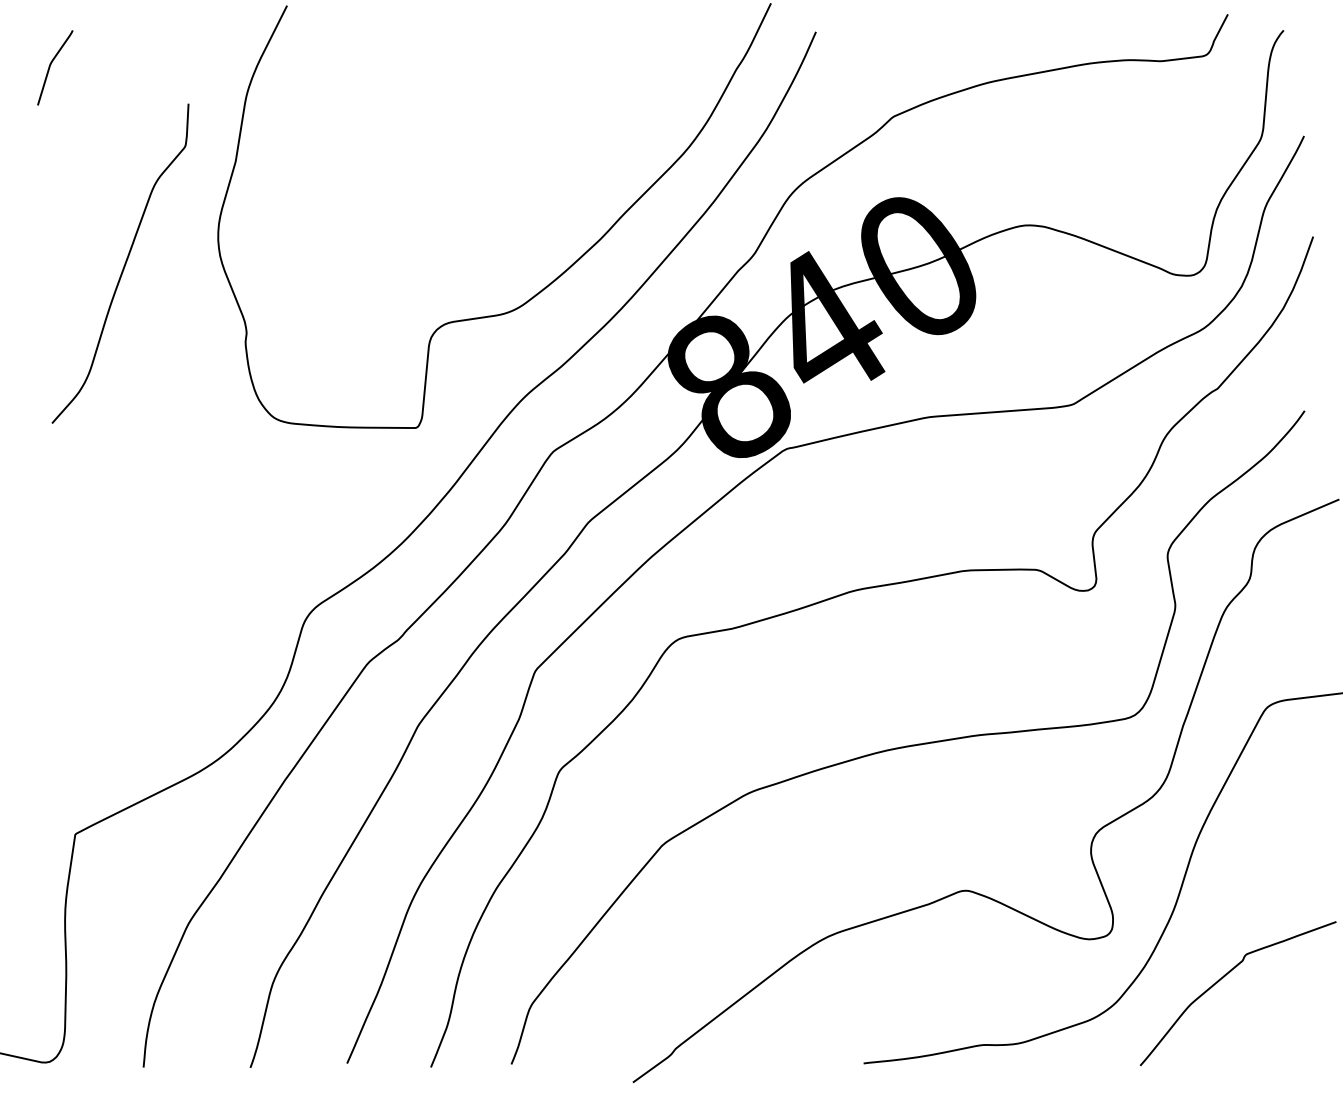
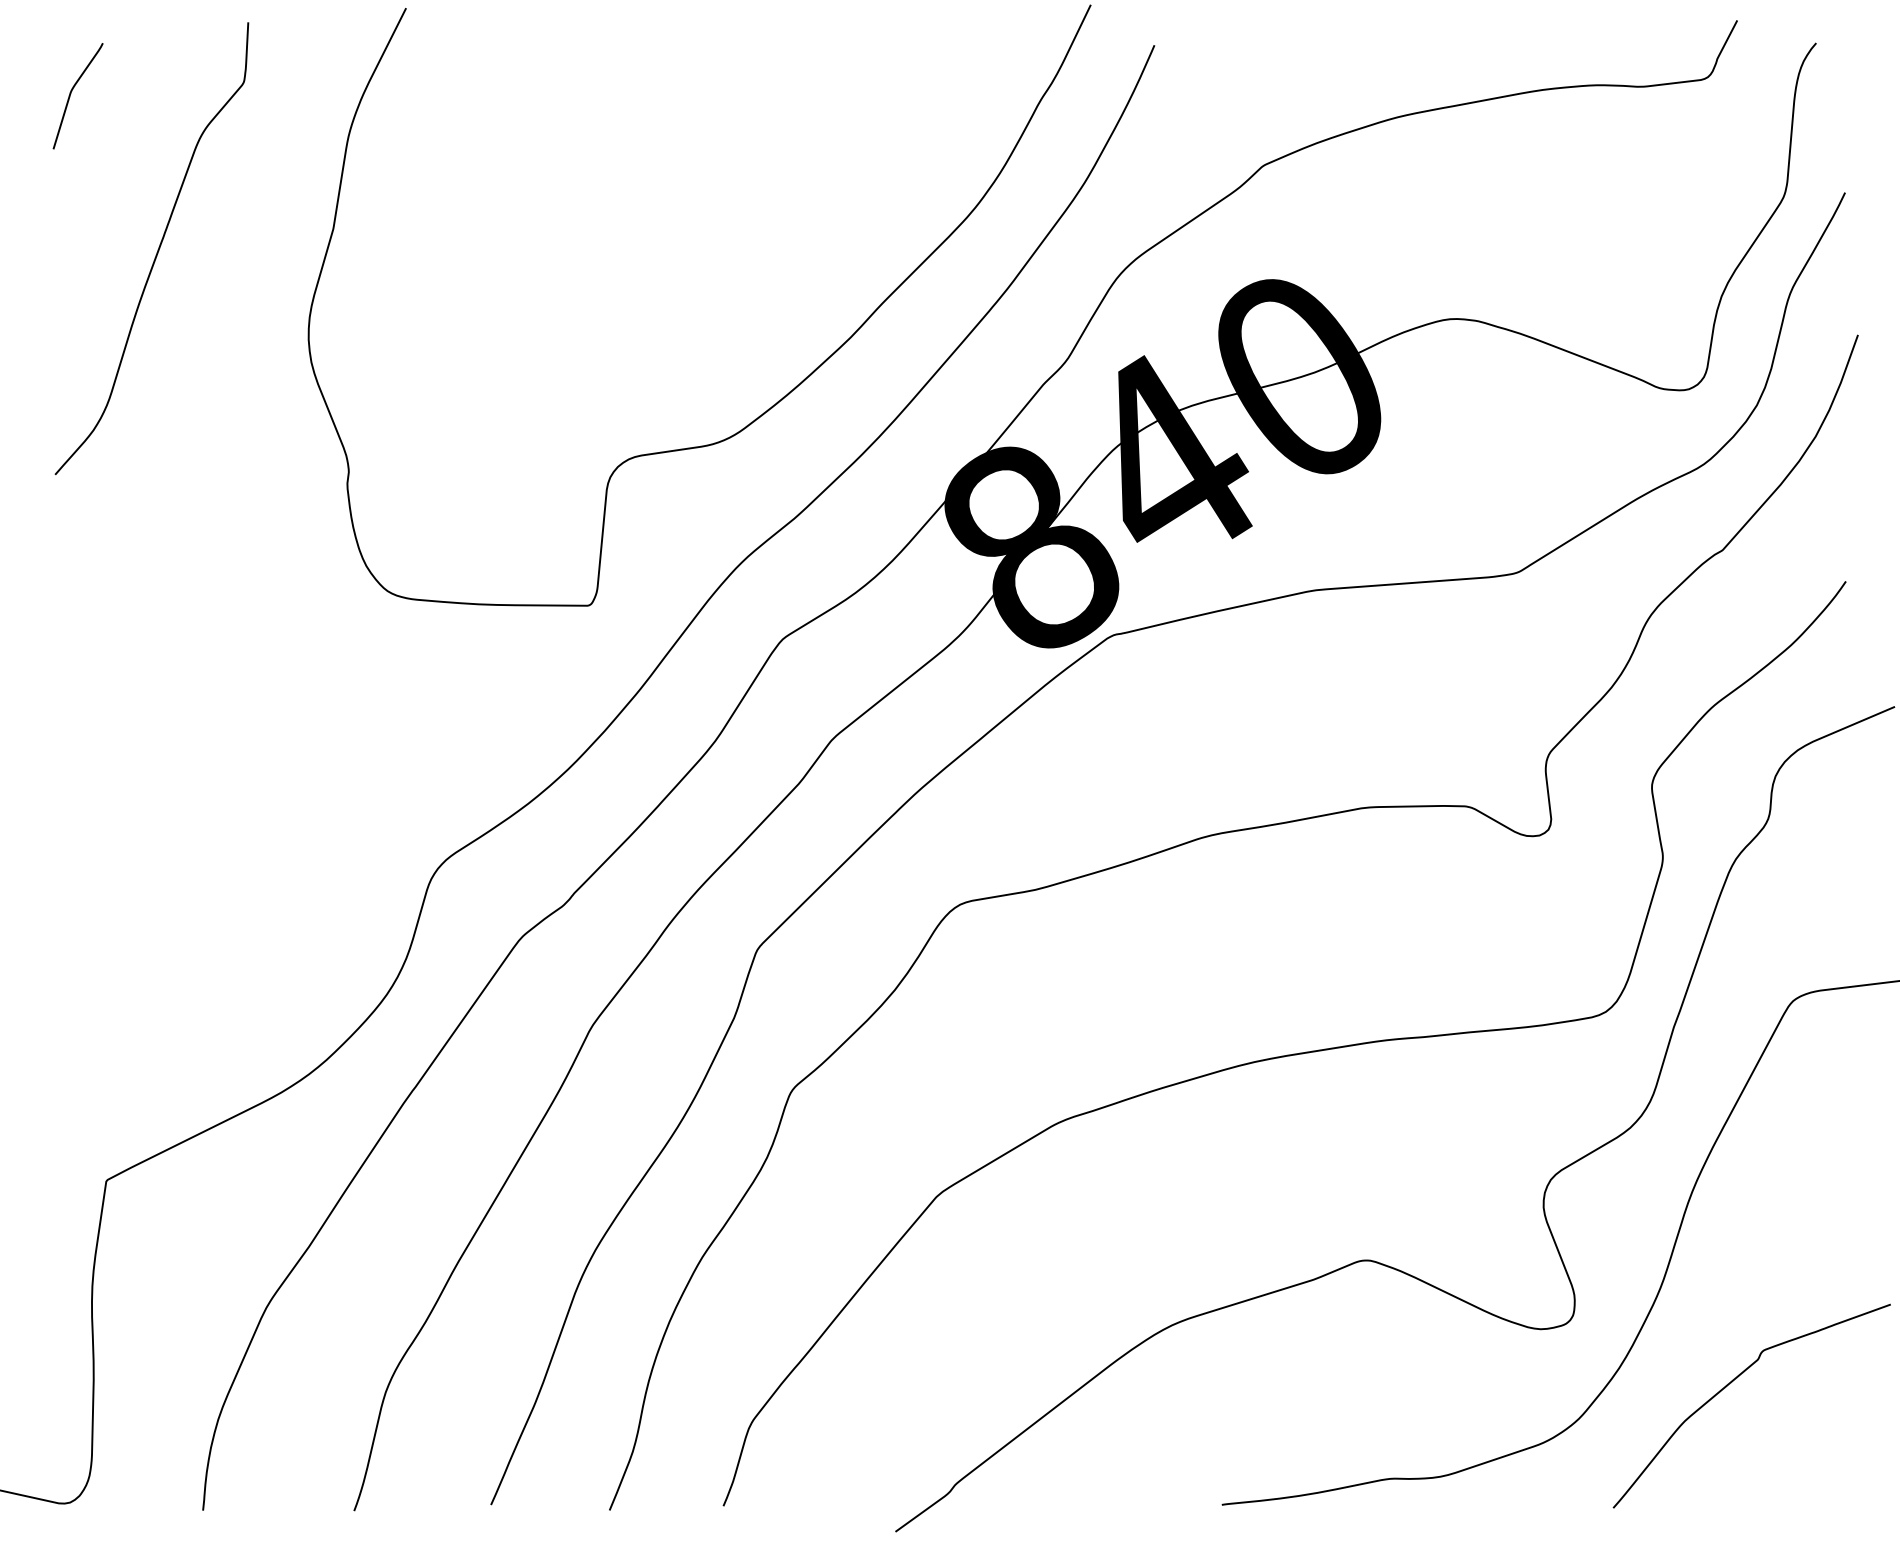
curve: (123, 265) -> (156, 251), moved

